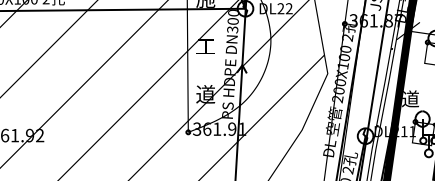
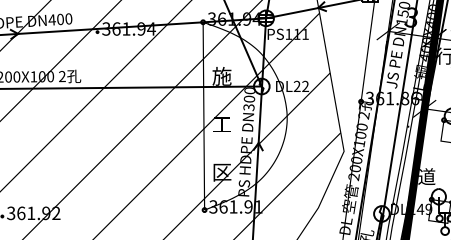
text: (399, 20) -> (415, 98), 361.87 -> 361.86
text: (205, 93) -> (221, 171), 道 -> 区
text: (407, 130) -> (423, 208), DL211 -> DL149

